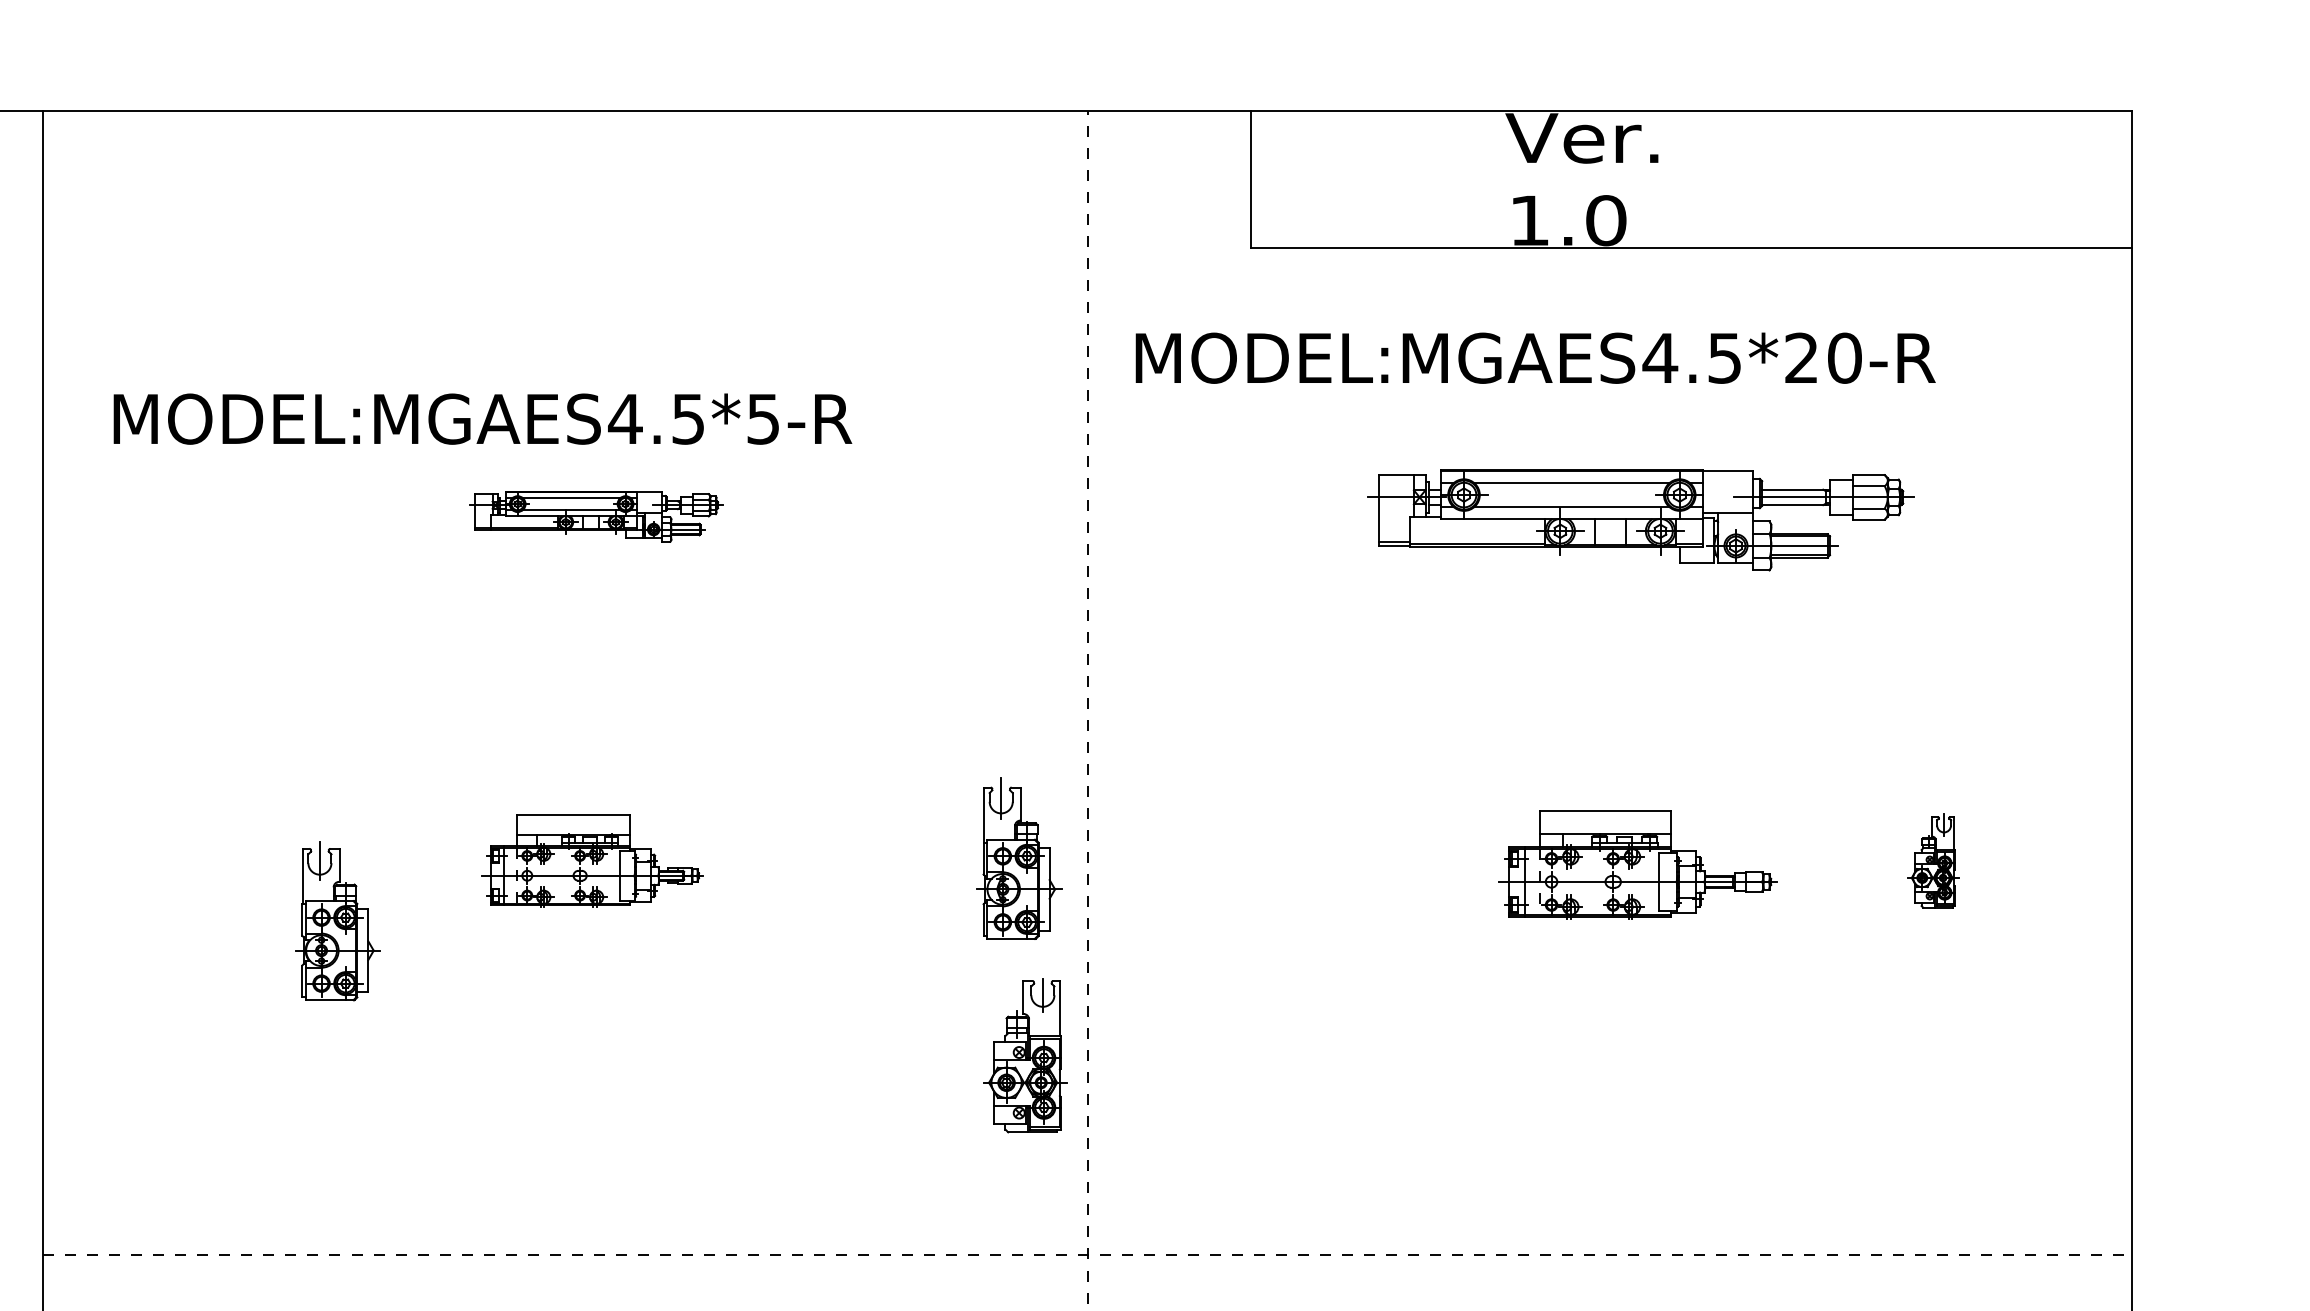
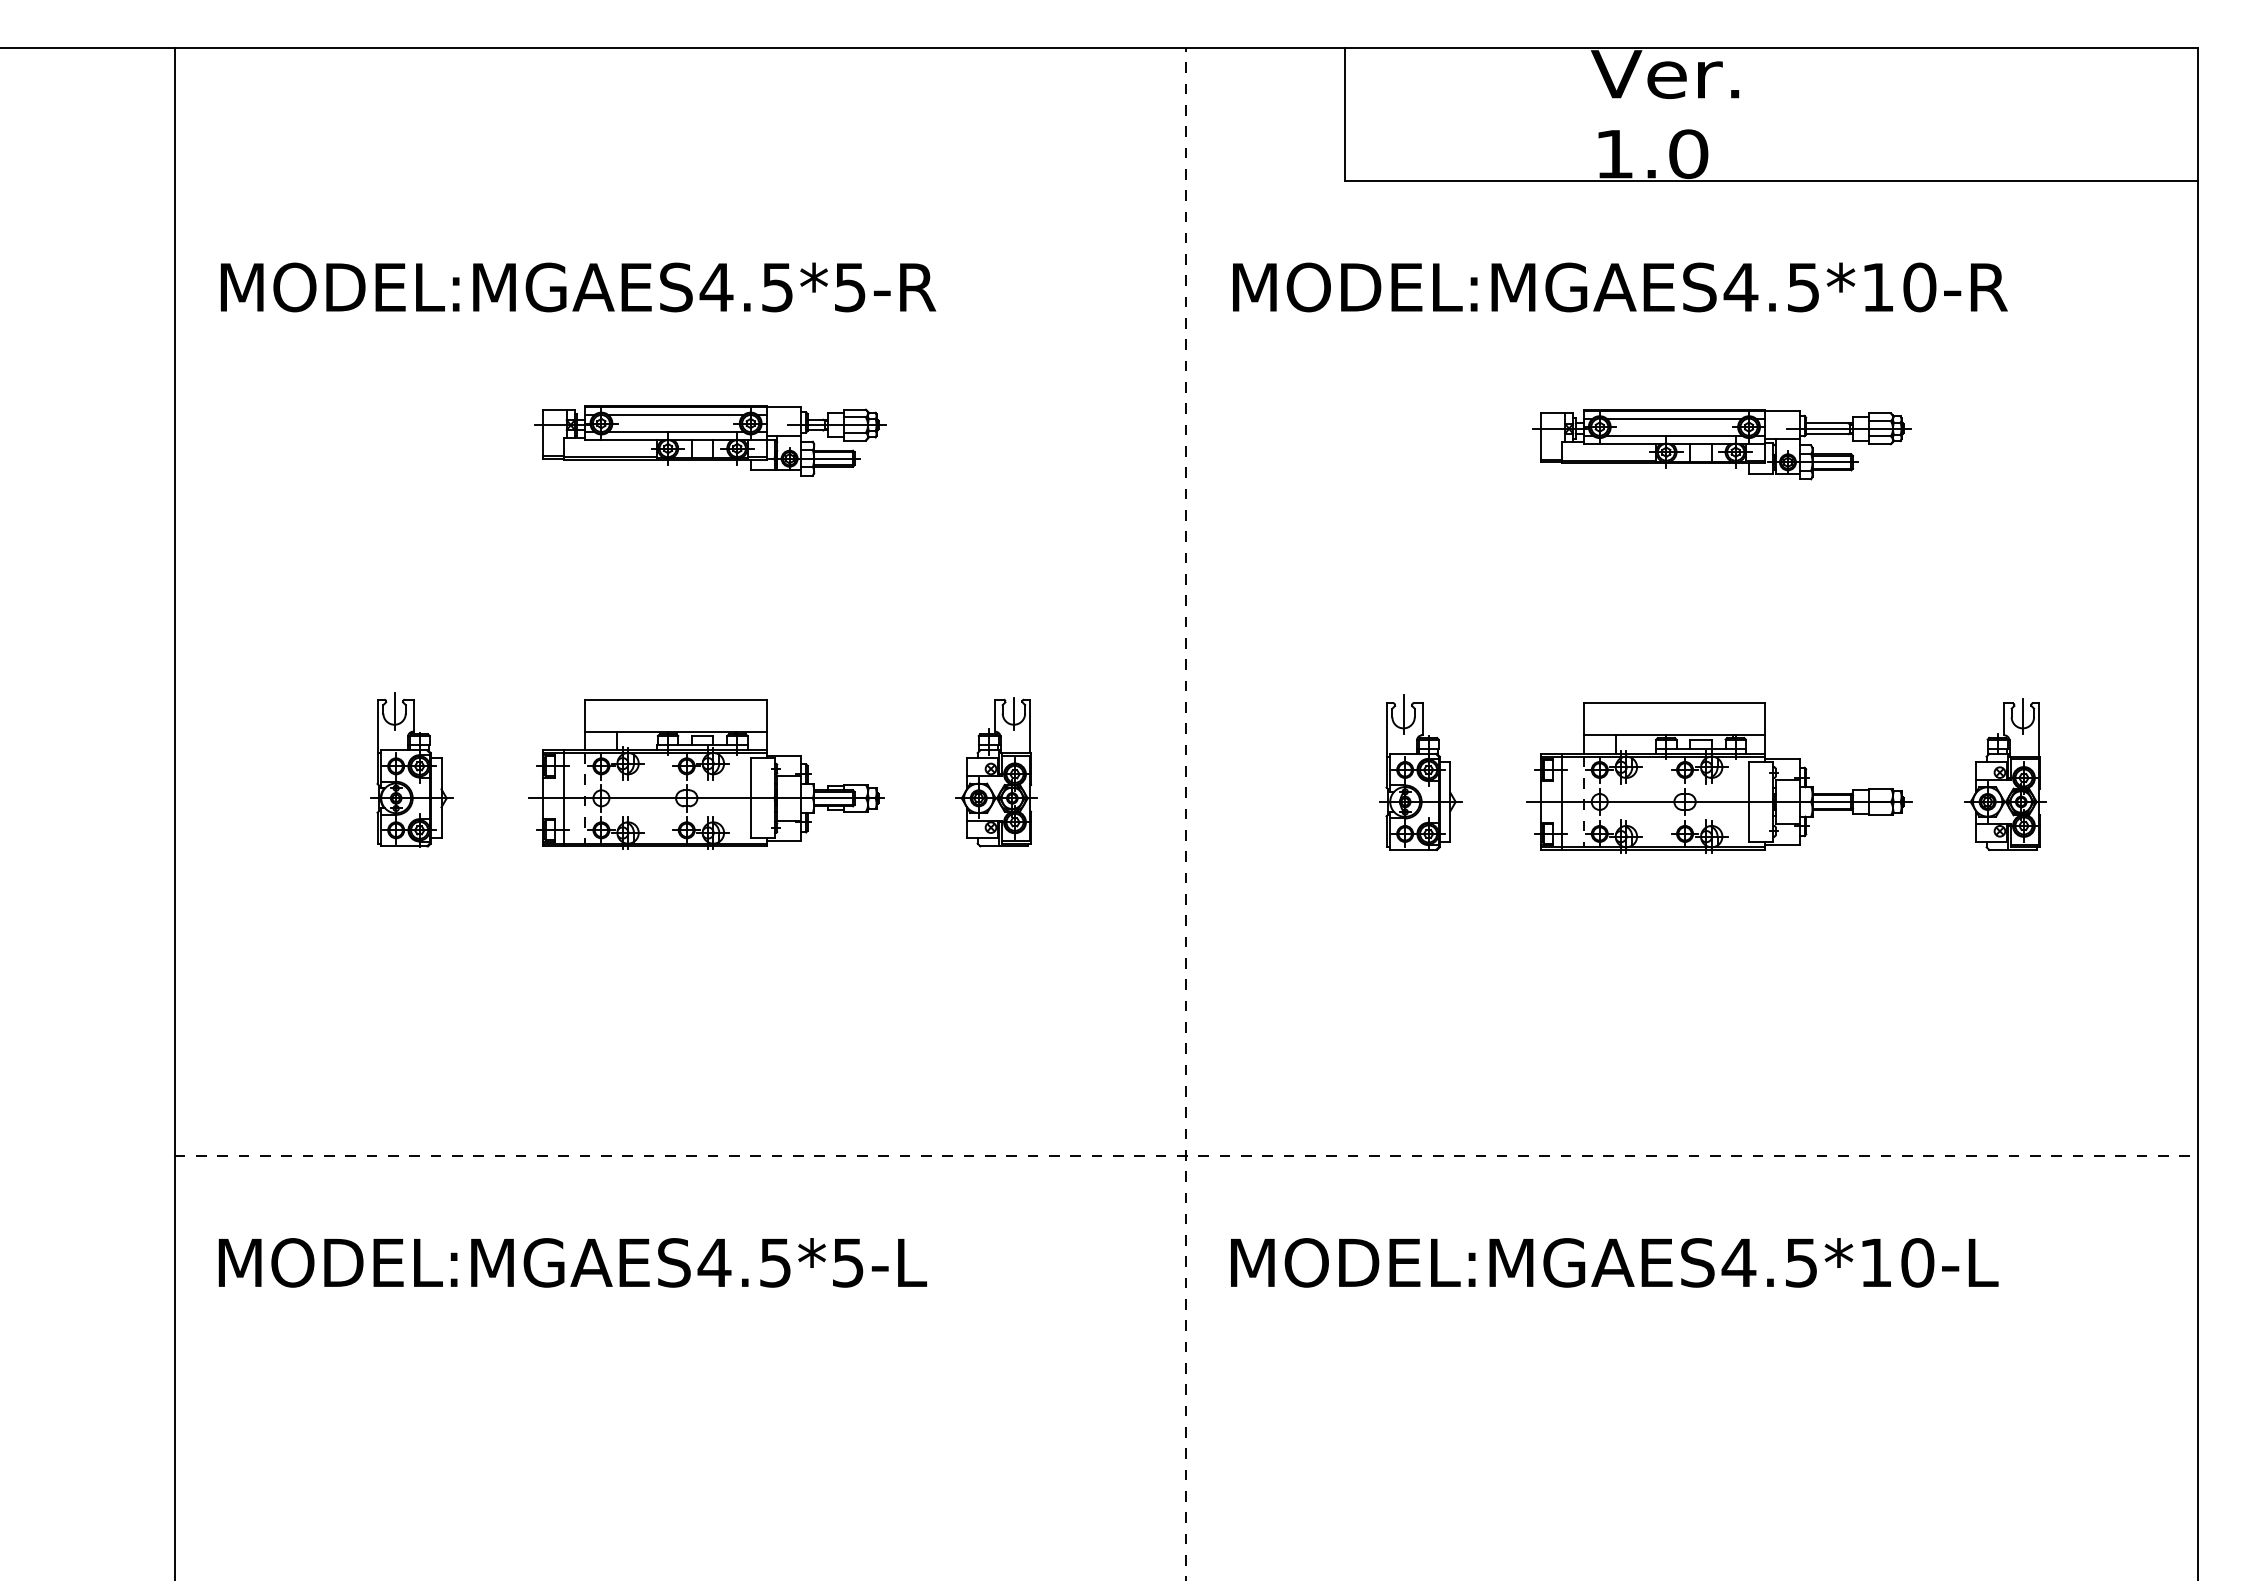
text: (1801, 357) -> (1877, 286), MODEL:MGAES4.5*20-R -> MODEL:MGAES4.5*10-R
text: (482, 419) -> (578, 287), moved
part: (596, 516) -> (710, 440), size x1.43
part: (1640, 520) -> (1721, 444), size x0.71
part: (1018, 858) -> (1420, 772), moved
part: (592, 861) -> (706, 774), size x1.67
part: (1933, 861) -> (2005, 774), size x1.67
part: (1638, 864) -> (1719, 777), size x1.43
part: (337, 920) -> (411, 769), moved
part: (1024, 1056) -> (996, 772), moved

